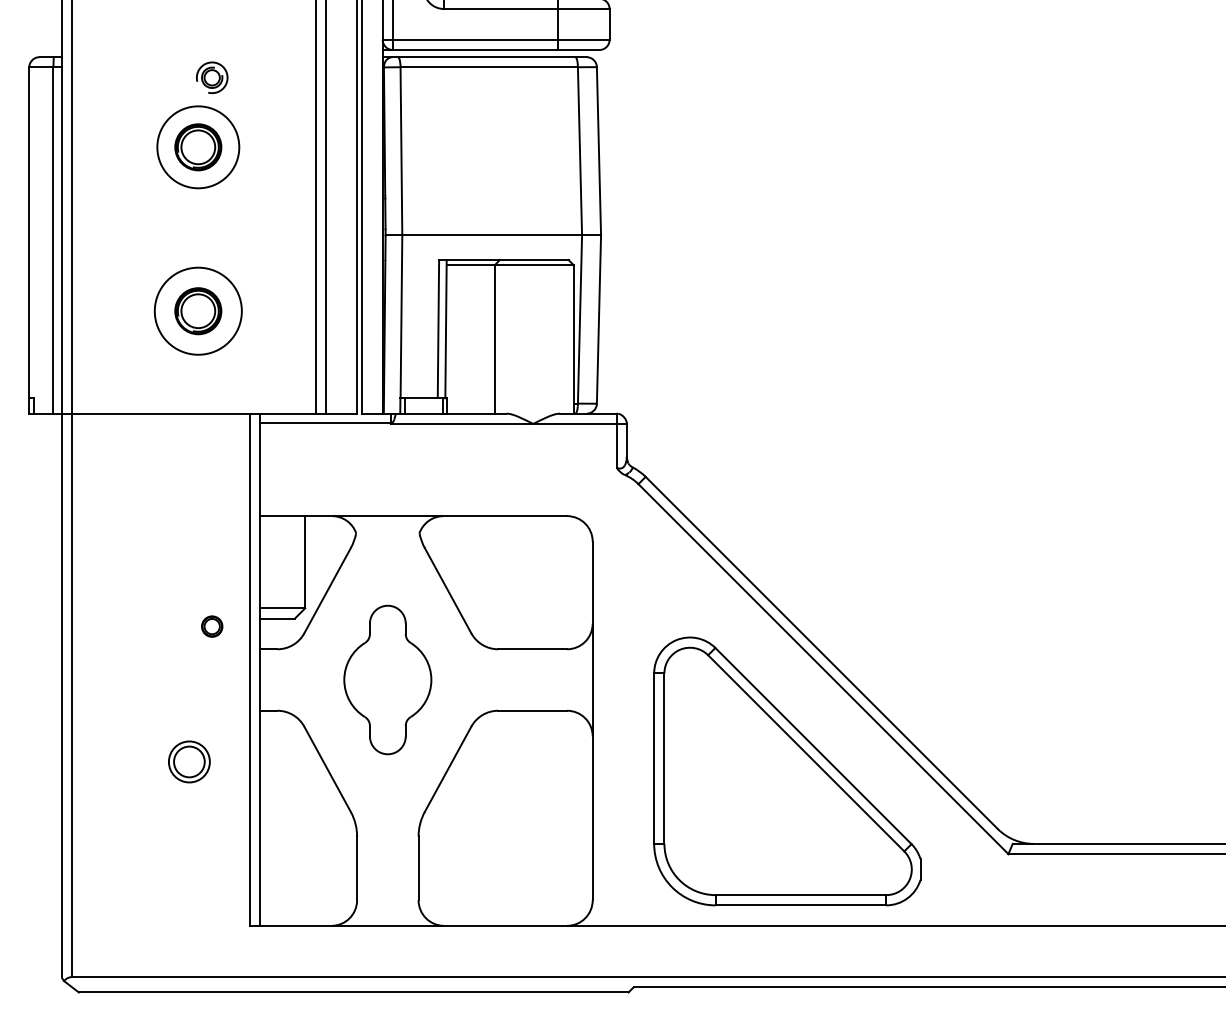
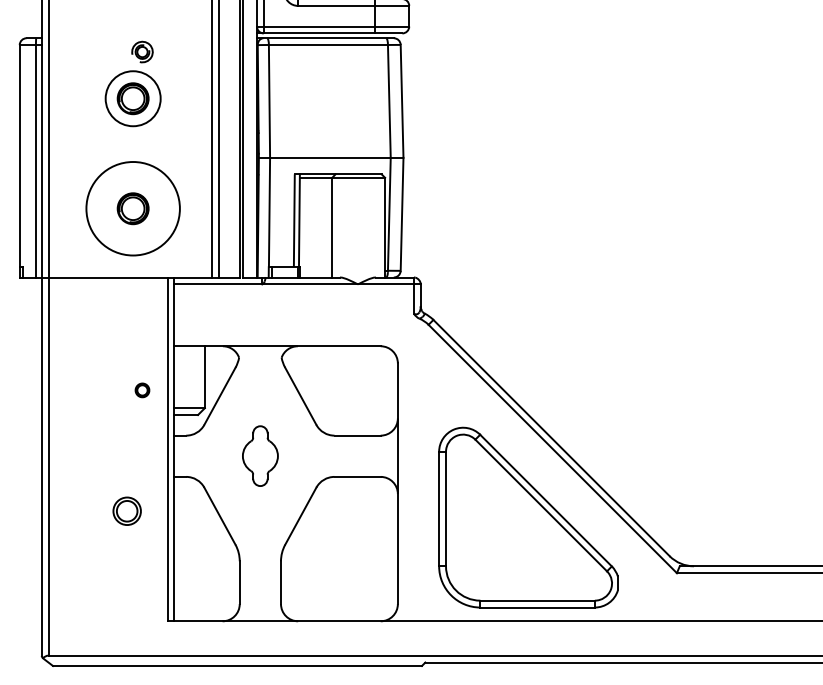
circle: (197, 310) -> (132, 208), size x1.6
part: (212, 626) -> (142, 390), moved
part: (388, 678) -> (260, 455), size x0.6

